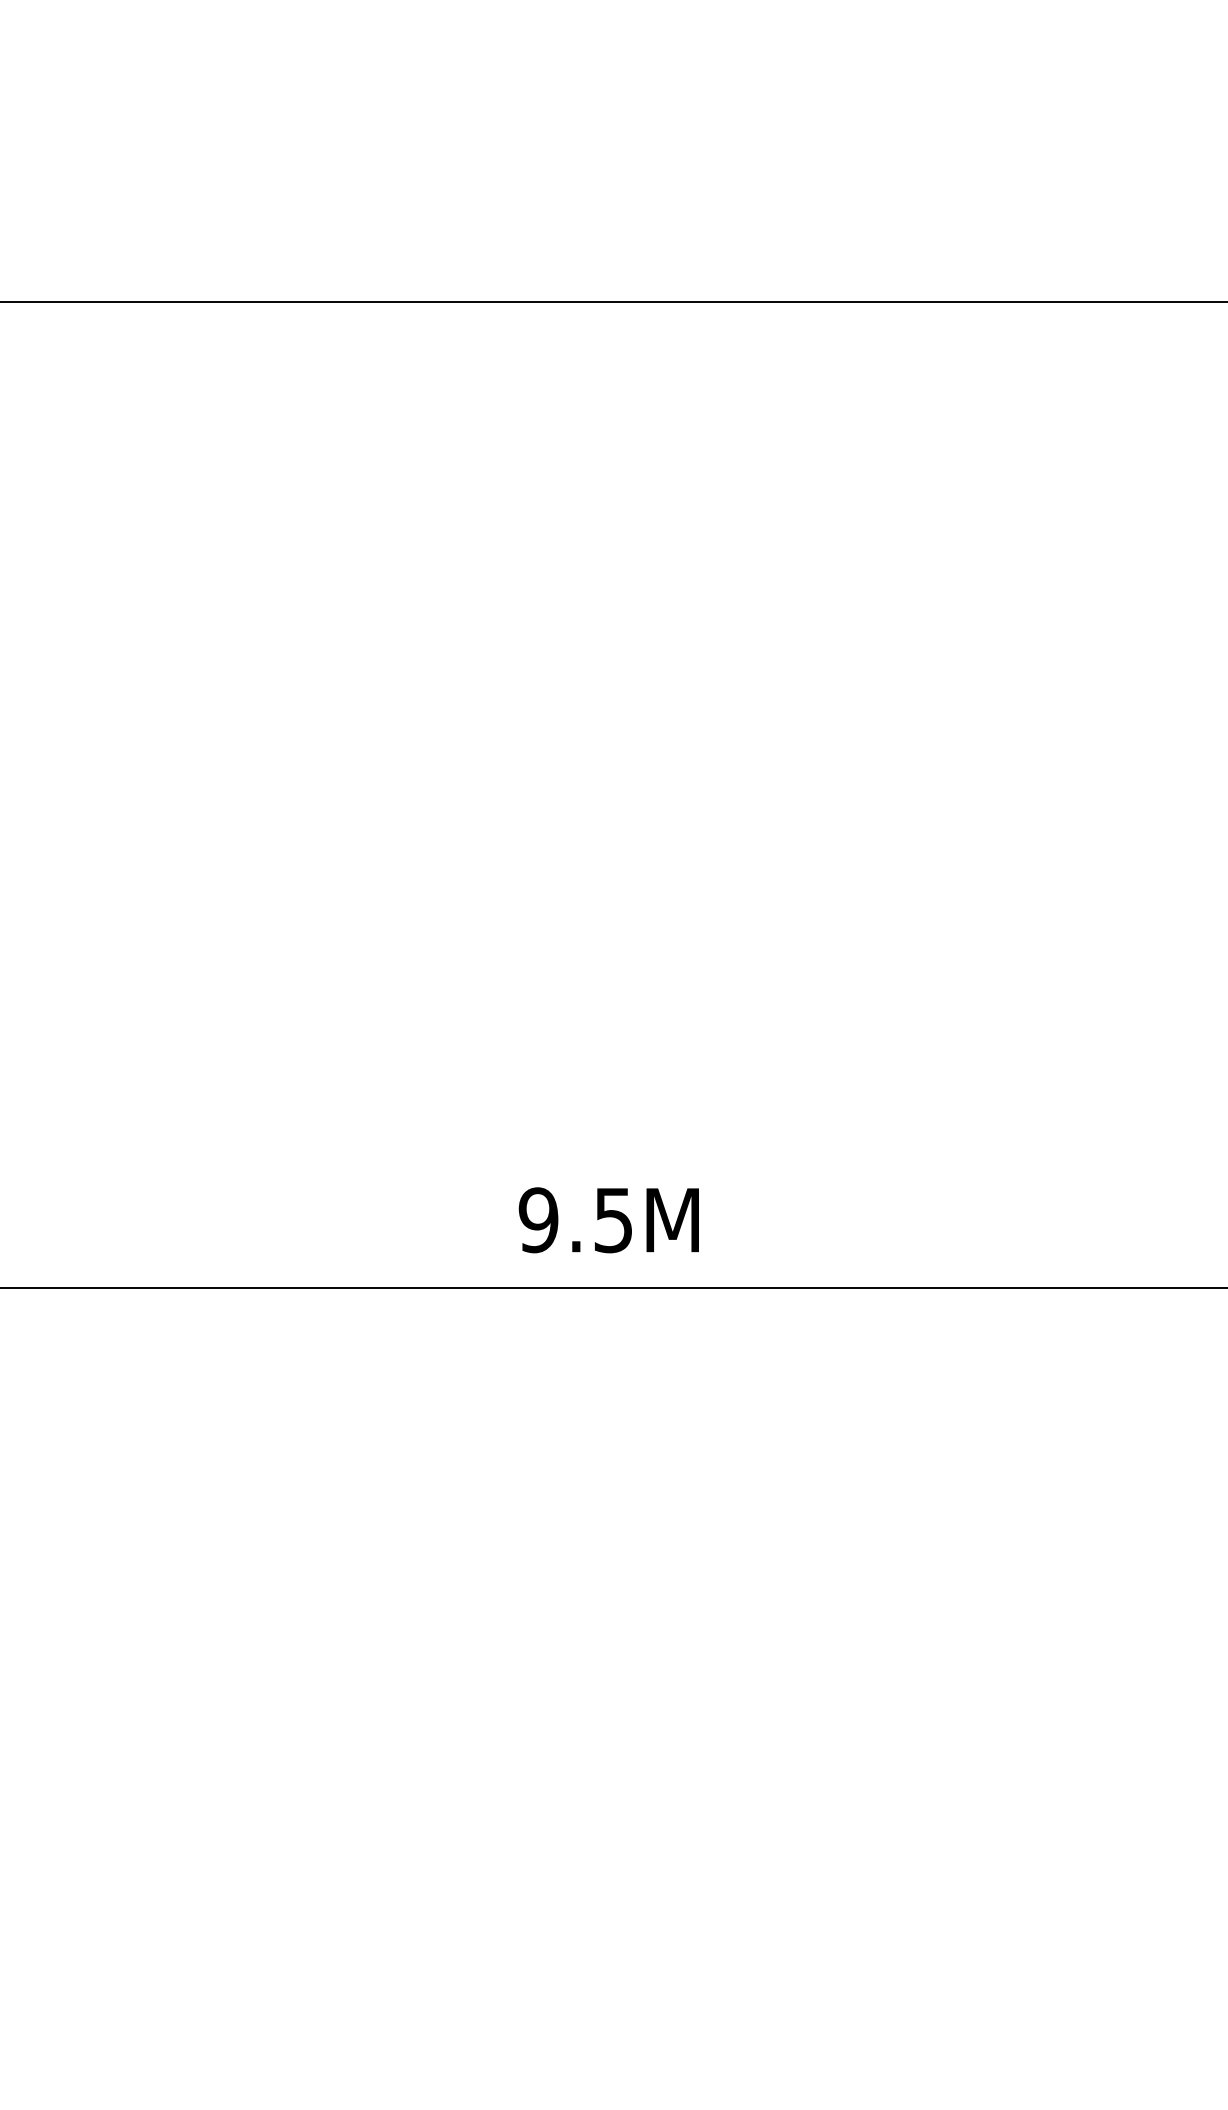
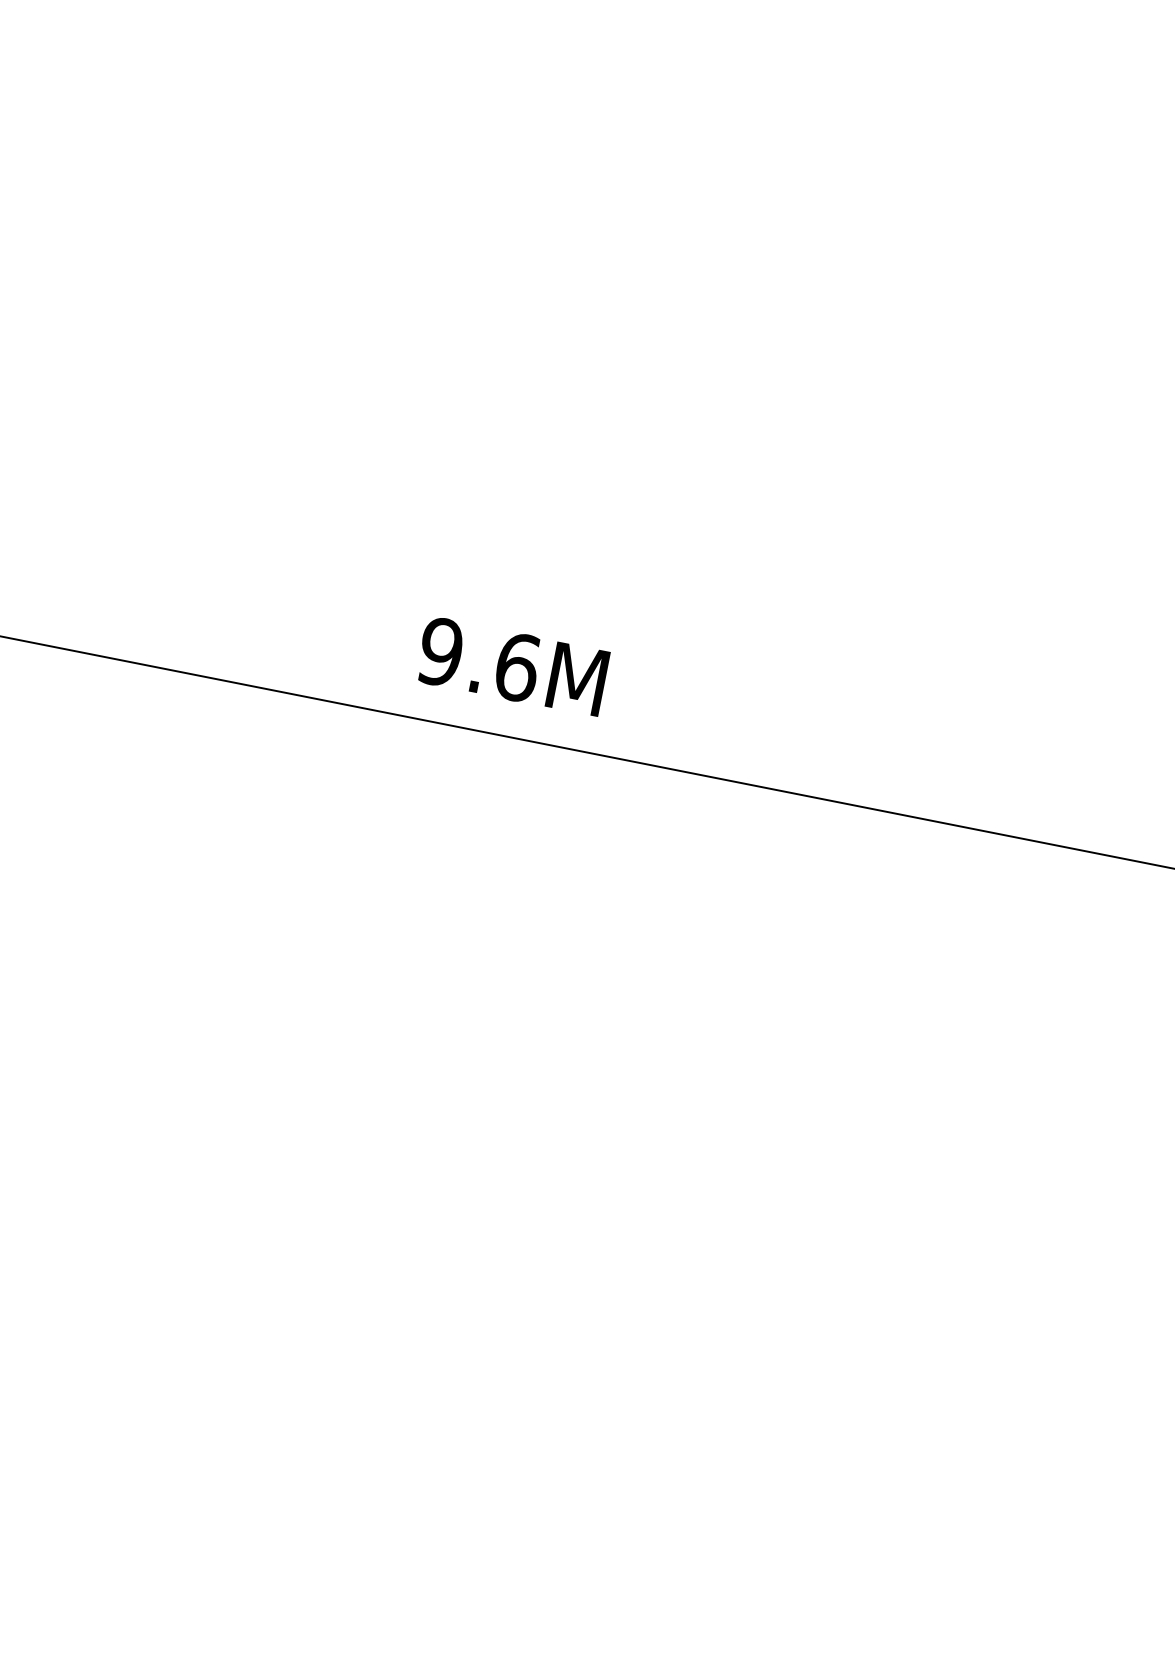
text: (613, 1220) -> (517, 667), 9.5M -> 9.6M

